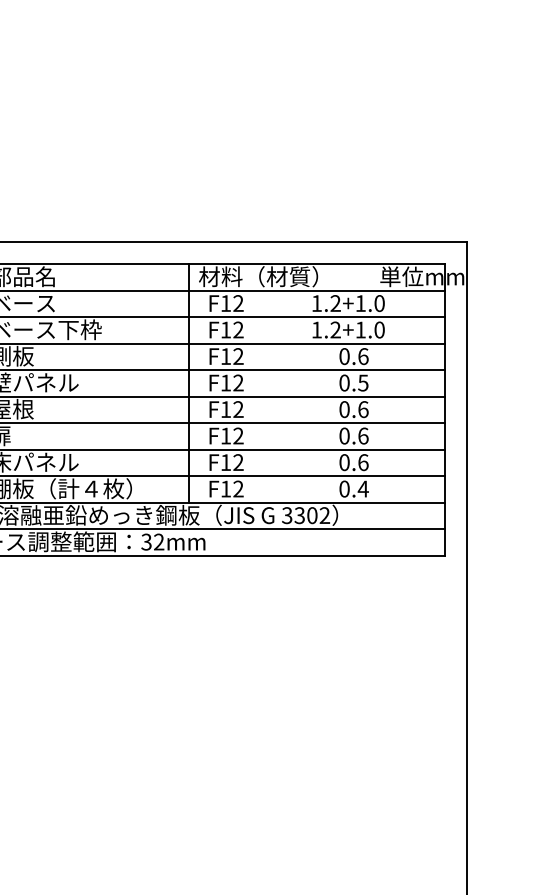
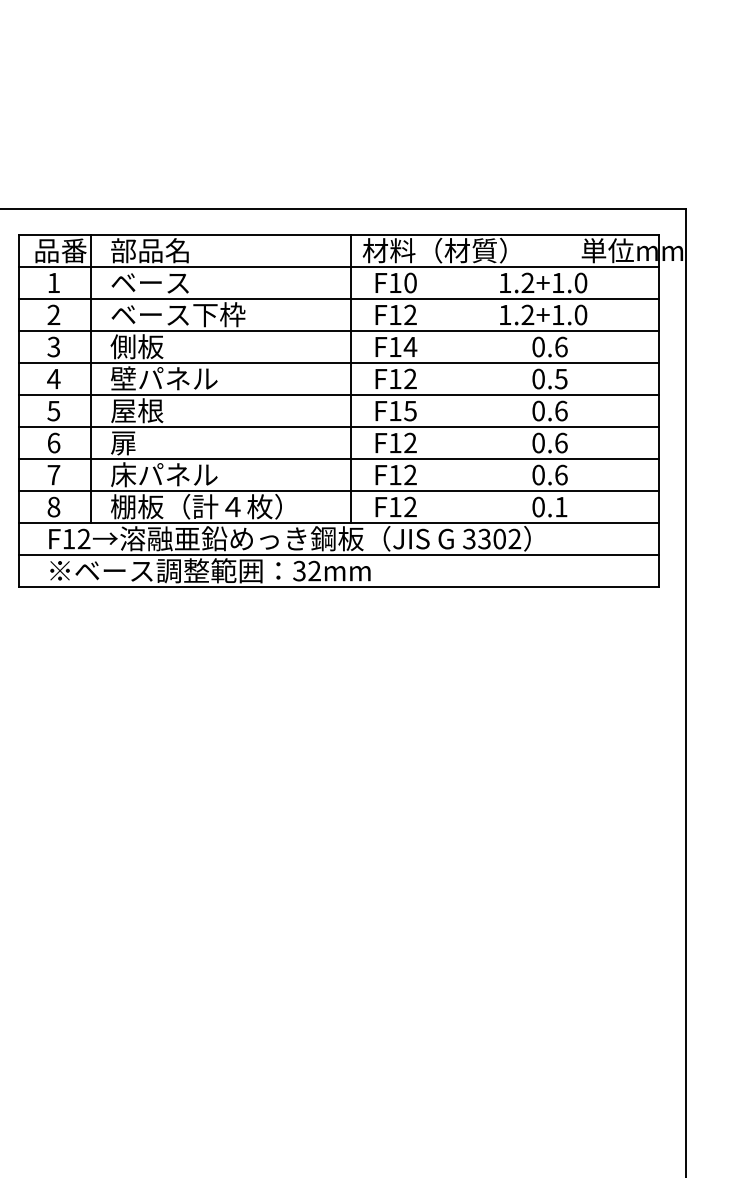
text: (238, 303) -> (410, 282), F12 -> F10
text: (238, 356) -> (410, 346), F12 -> F14
text: (238, 409) -> (410, 410), F12 -> F15
text: (363, 489) -> (561, 507), 0.4 -> 0.1

